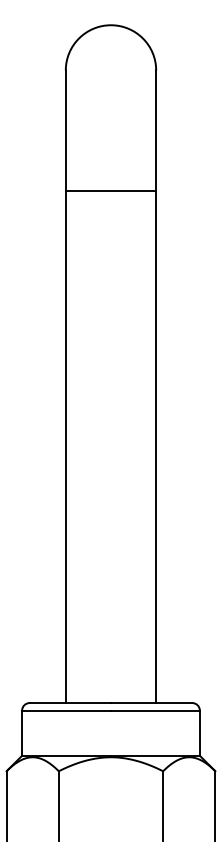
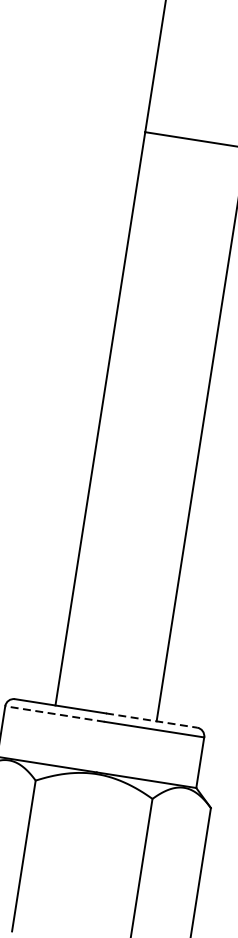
line: (151, 703) -> (151, 721), solid -> dashed
line: (66, 710) -> (54, 713), solid -> dashed

